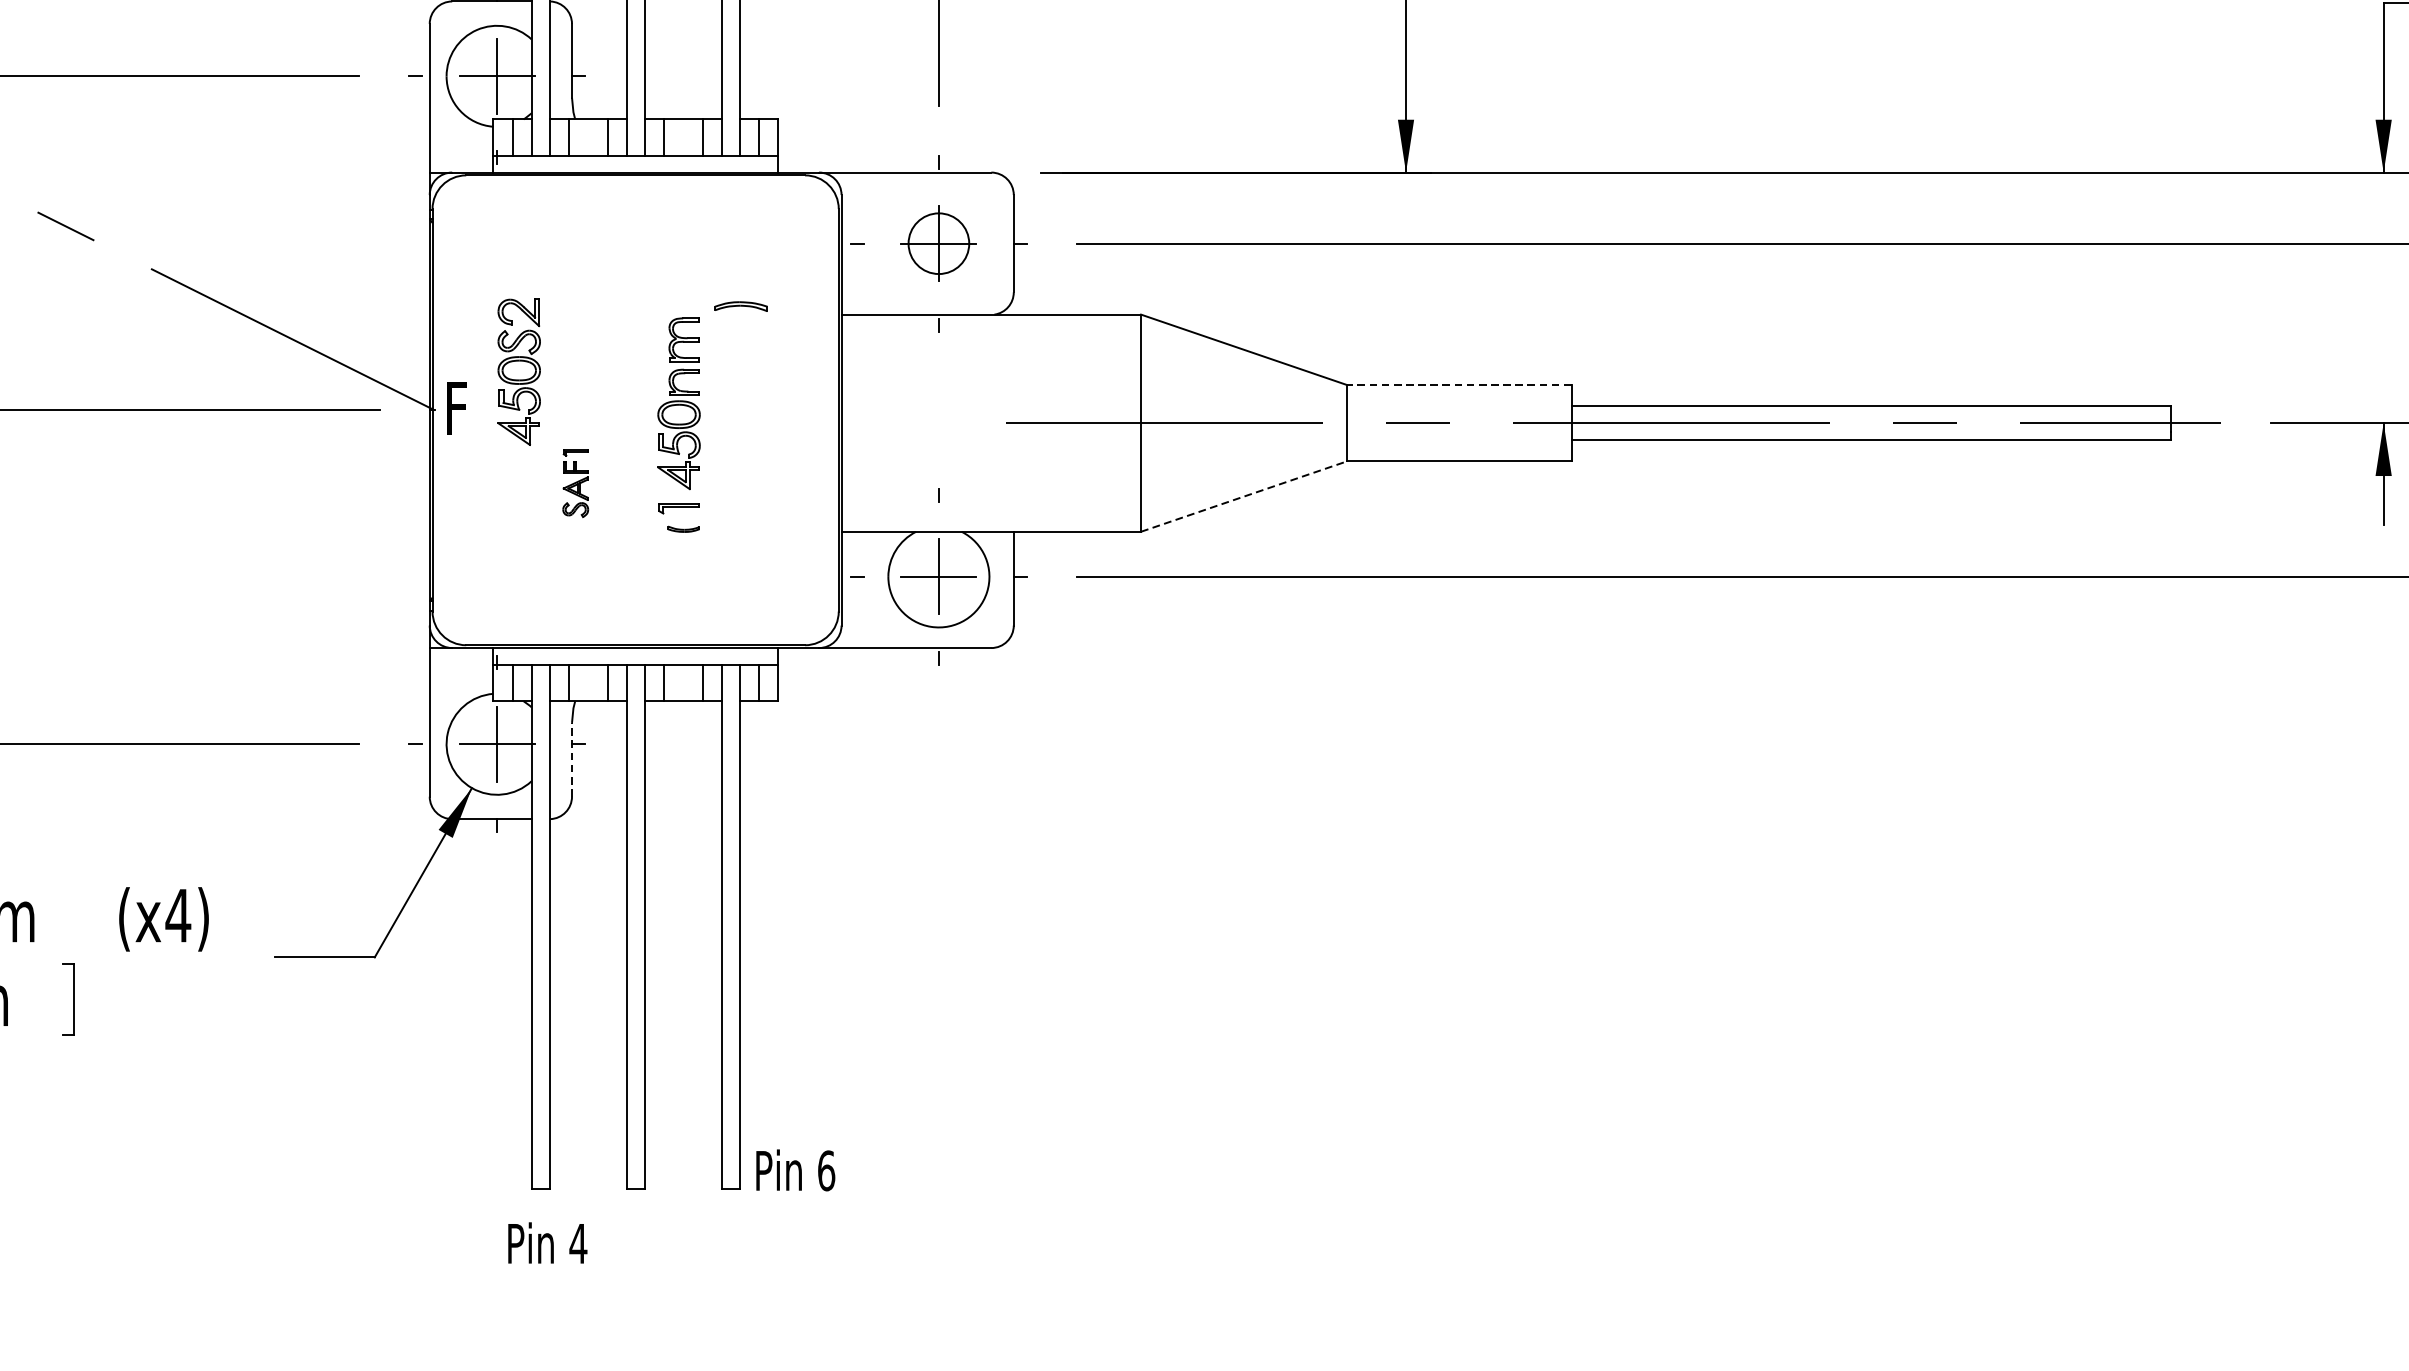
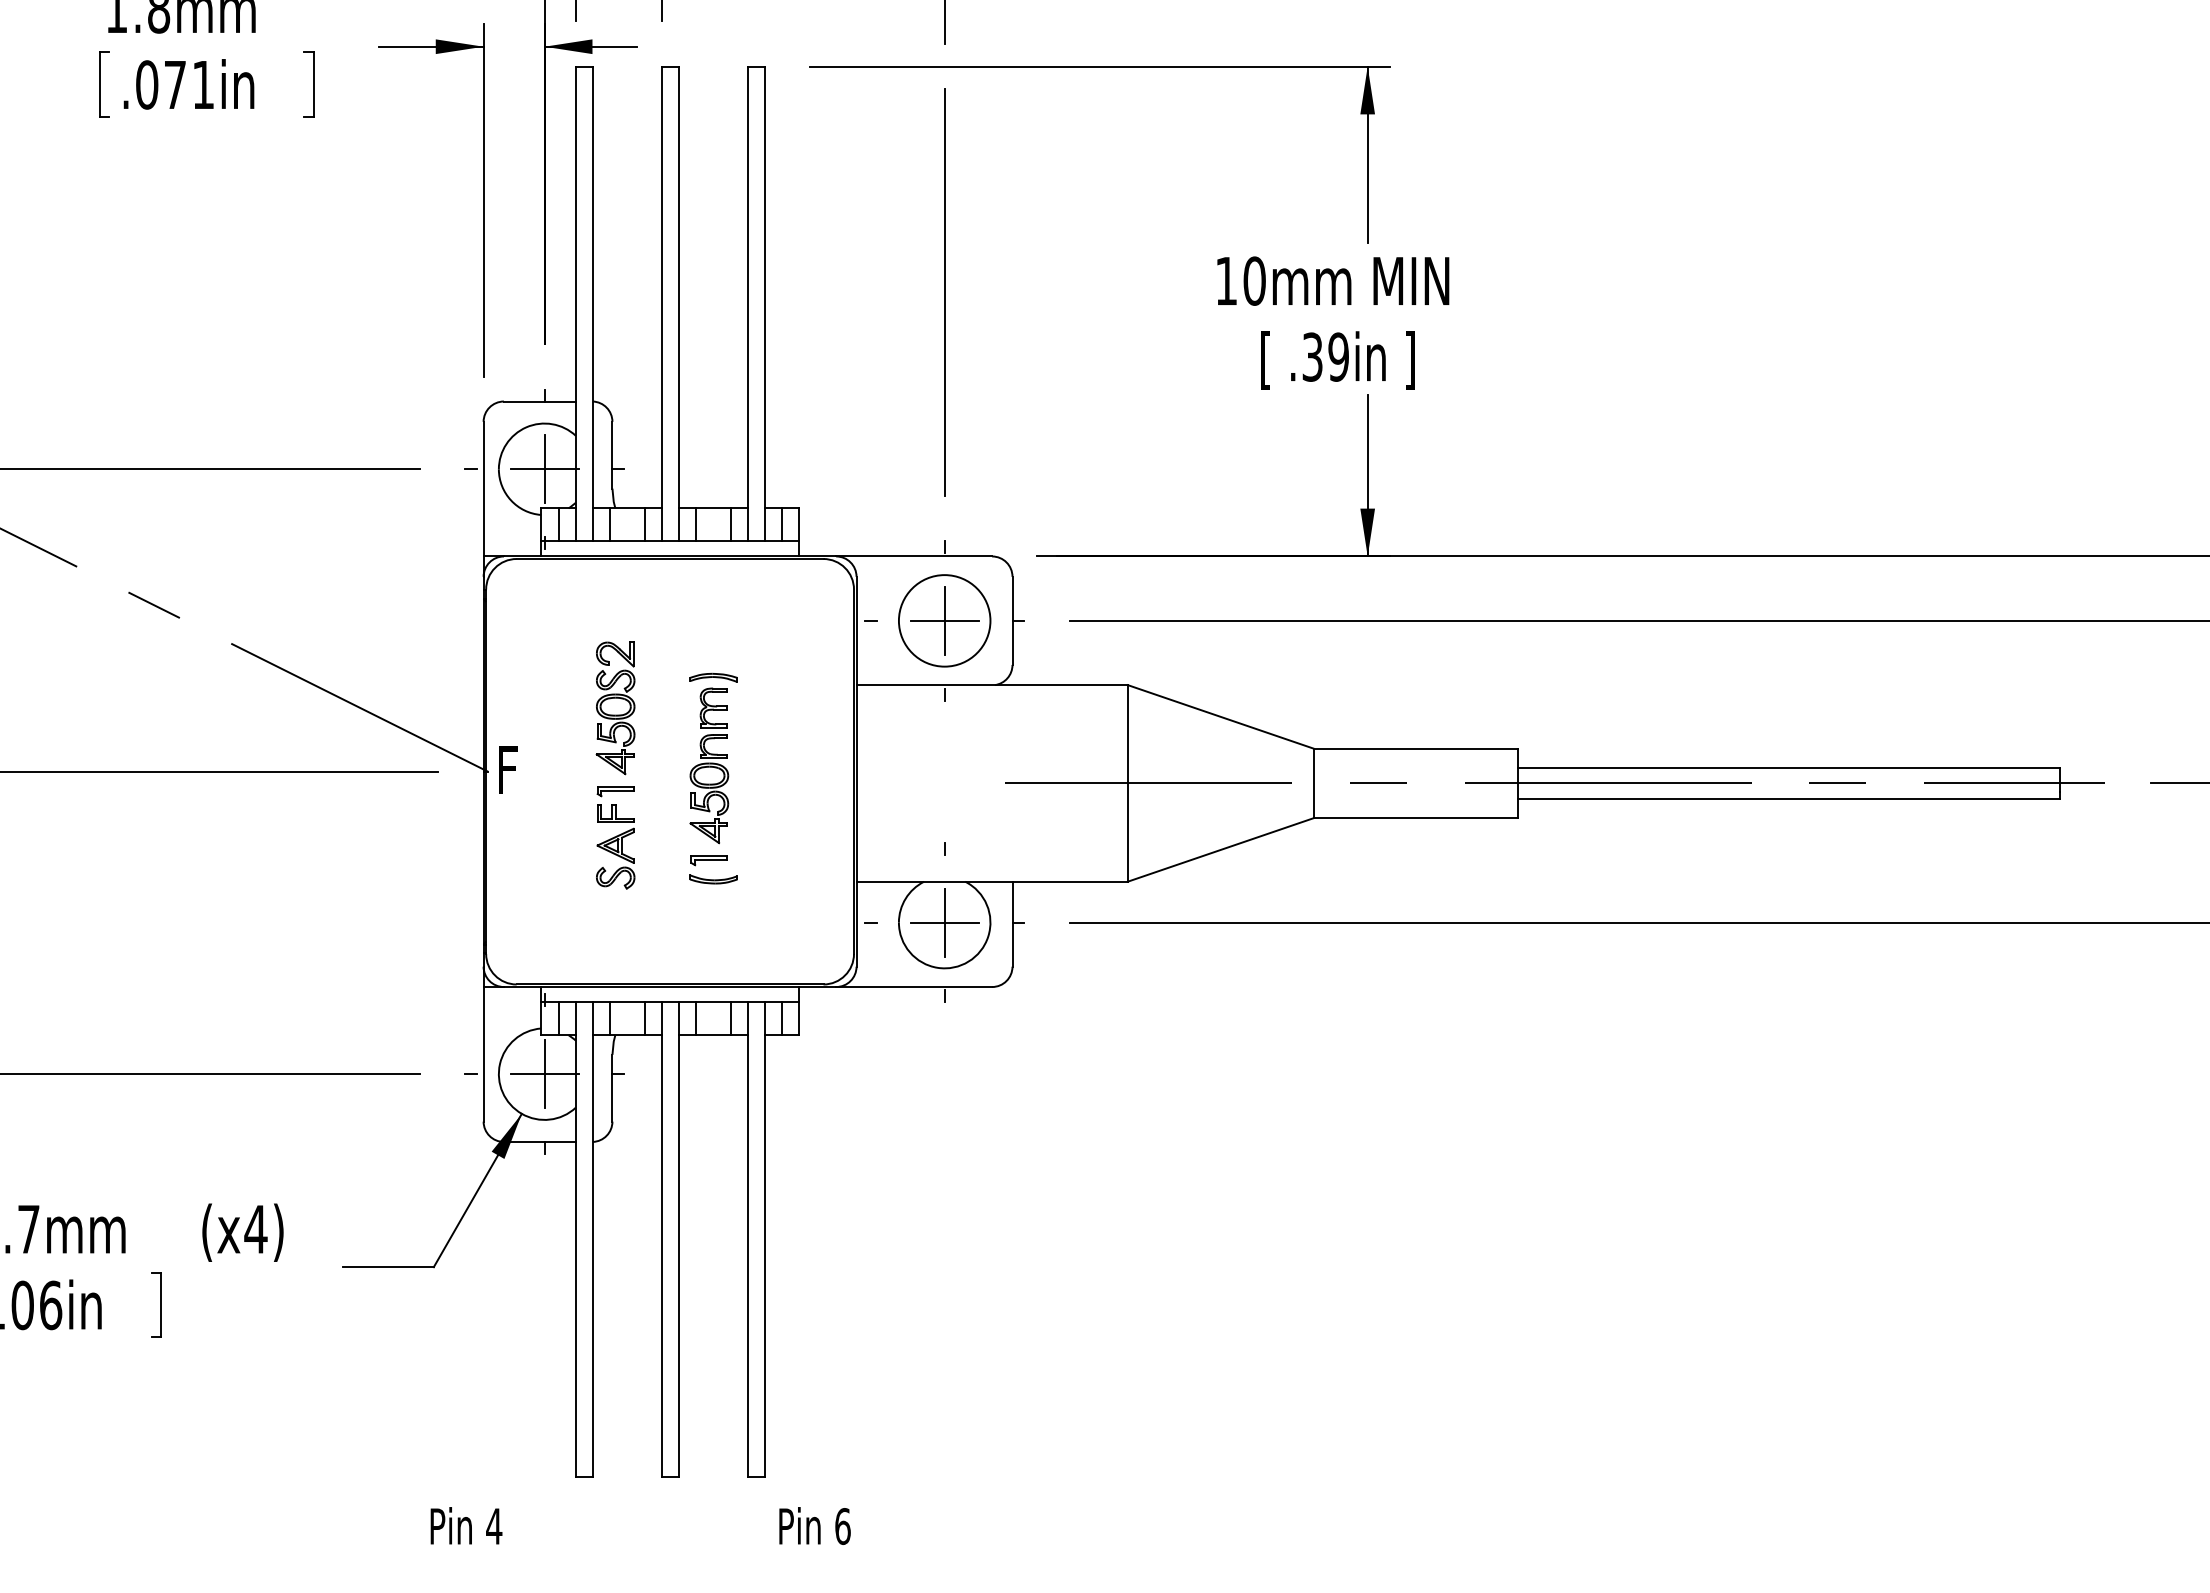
circle: (938, 243) -> (944, 620), size x1.67
part: (741, 306) -> (713, 677), moved
part: (519, 372) -> (615, 708), moved
line: (1458, 384) -> (1415, 748), dashed -> solid
part: (575, 482) -> (615, 837), size x1.67
line: (1244, 496) -> (1221, 849), dashed -> solid
part: (683, 529) -> (713, 879), size x1.67
line: (572, 759) -> (612, 1087), dashed -> solid
text: (795, 1169) -> (814, 1525), moved
text: (547, 1242) -> (466, 1525), moved

